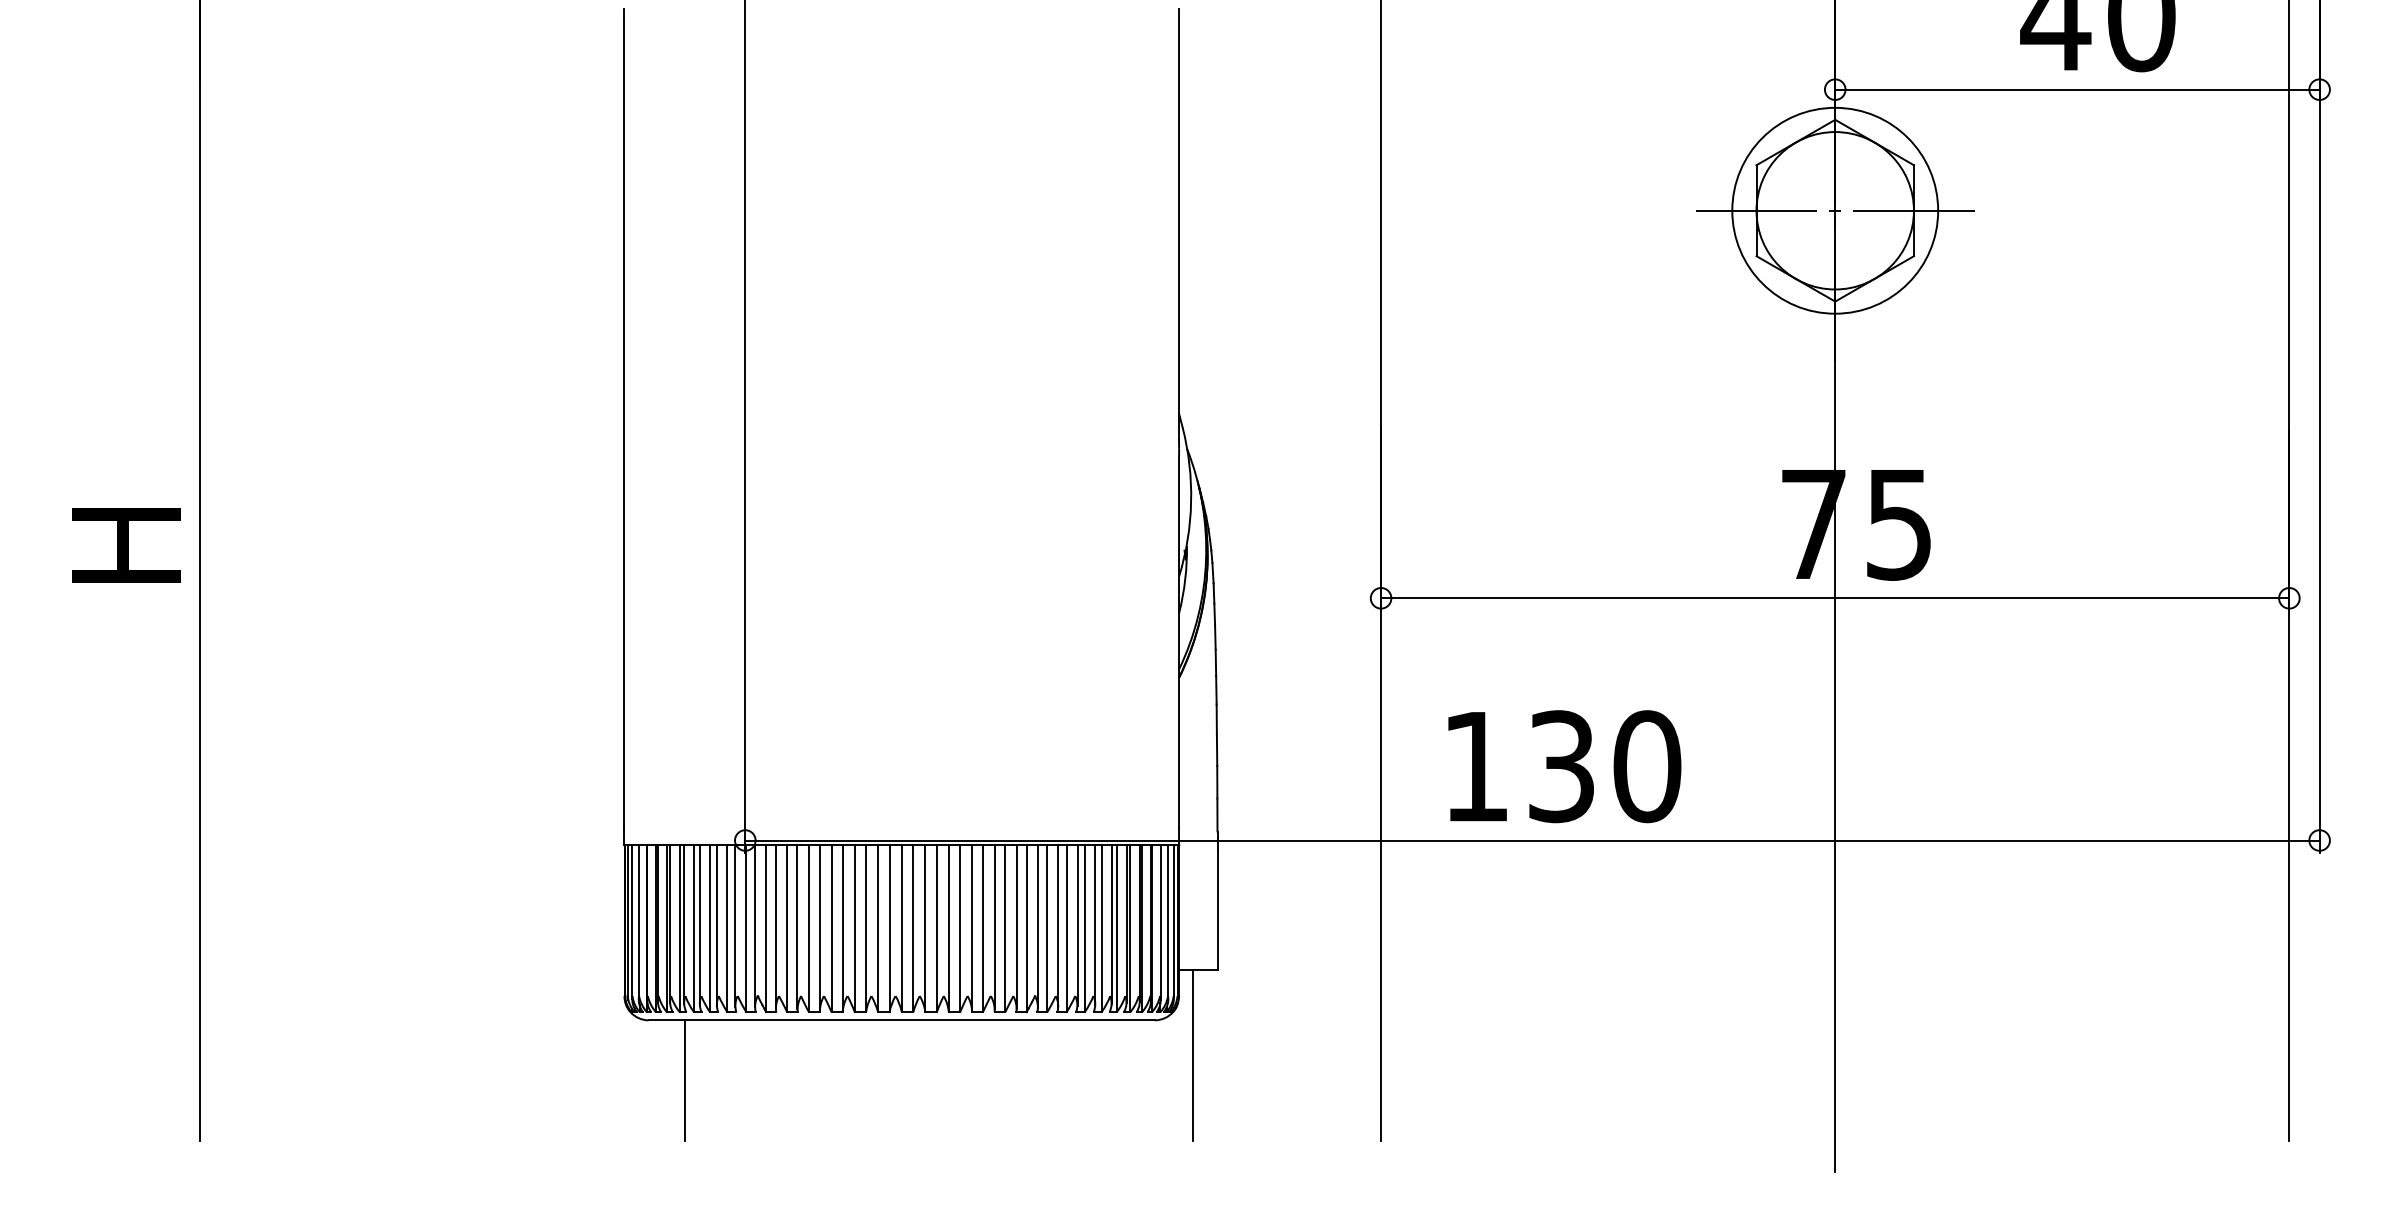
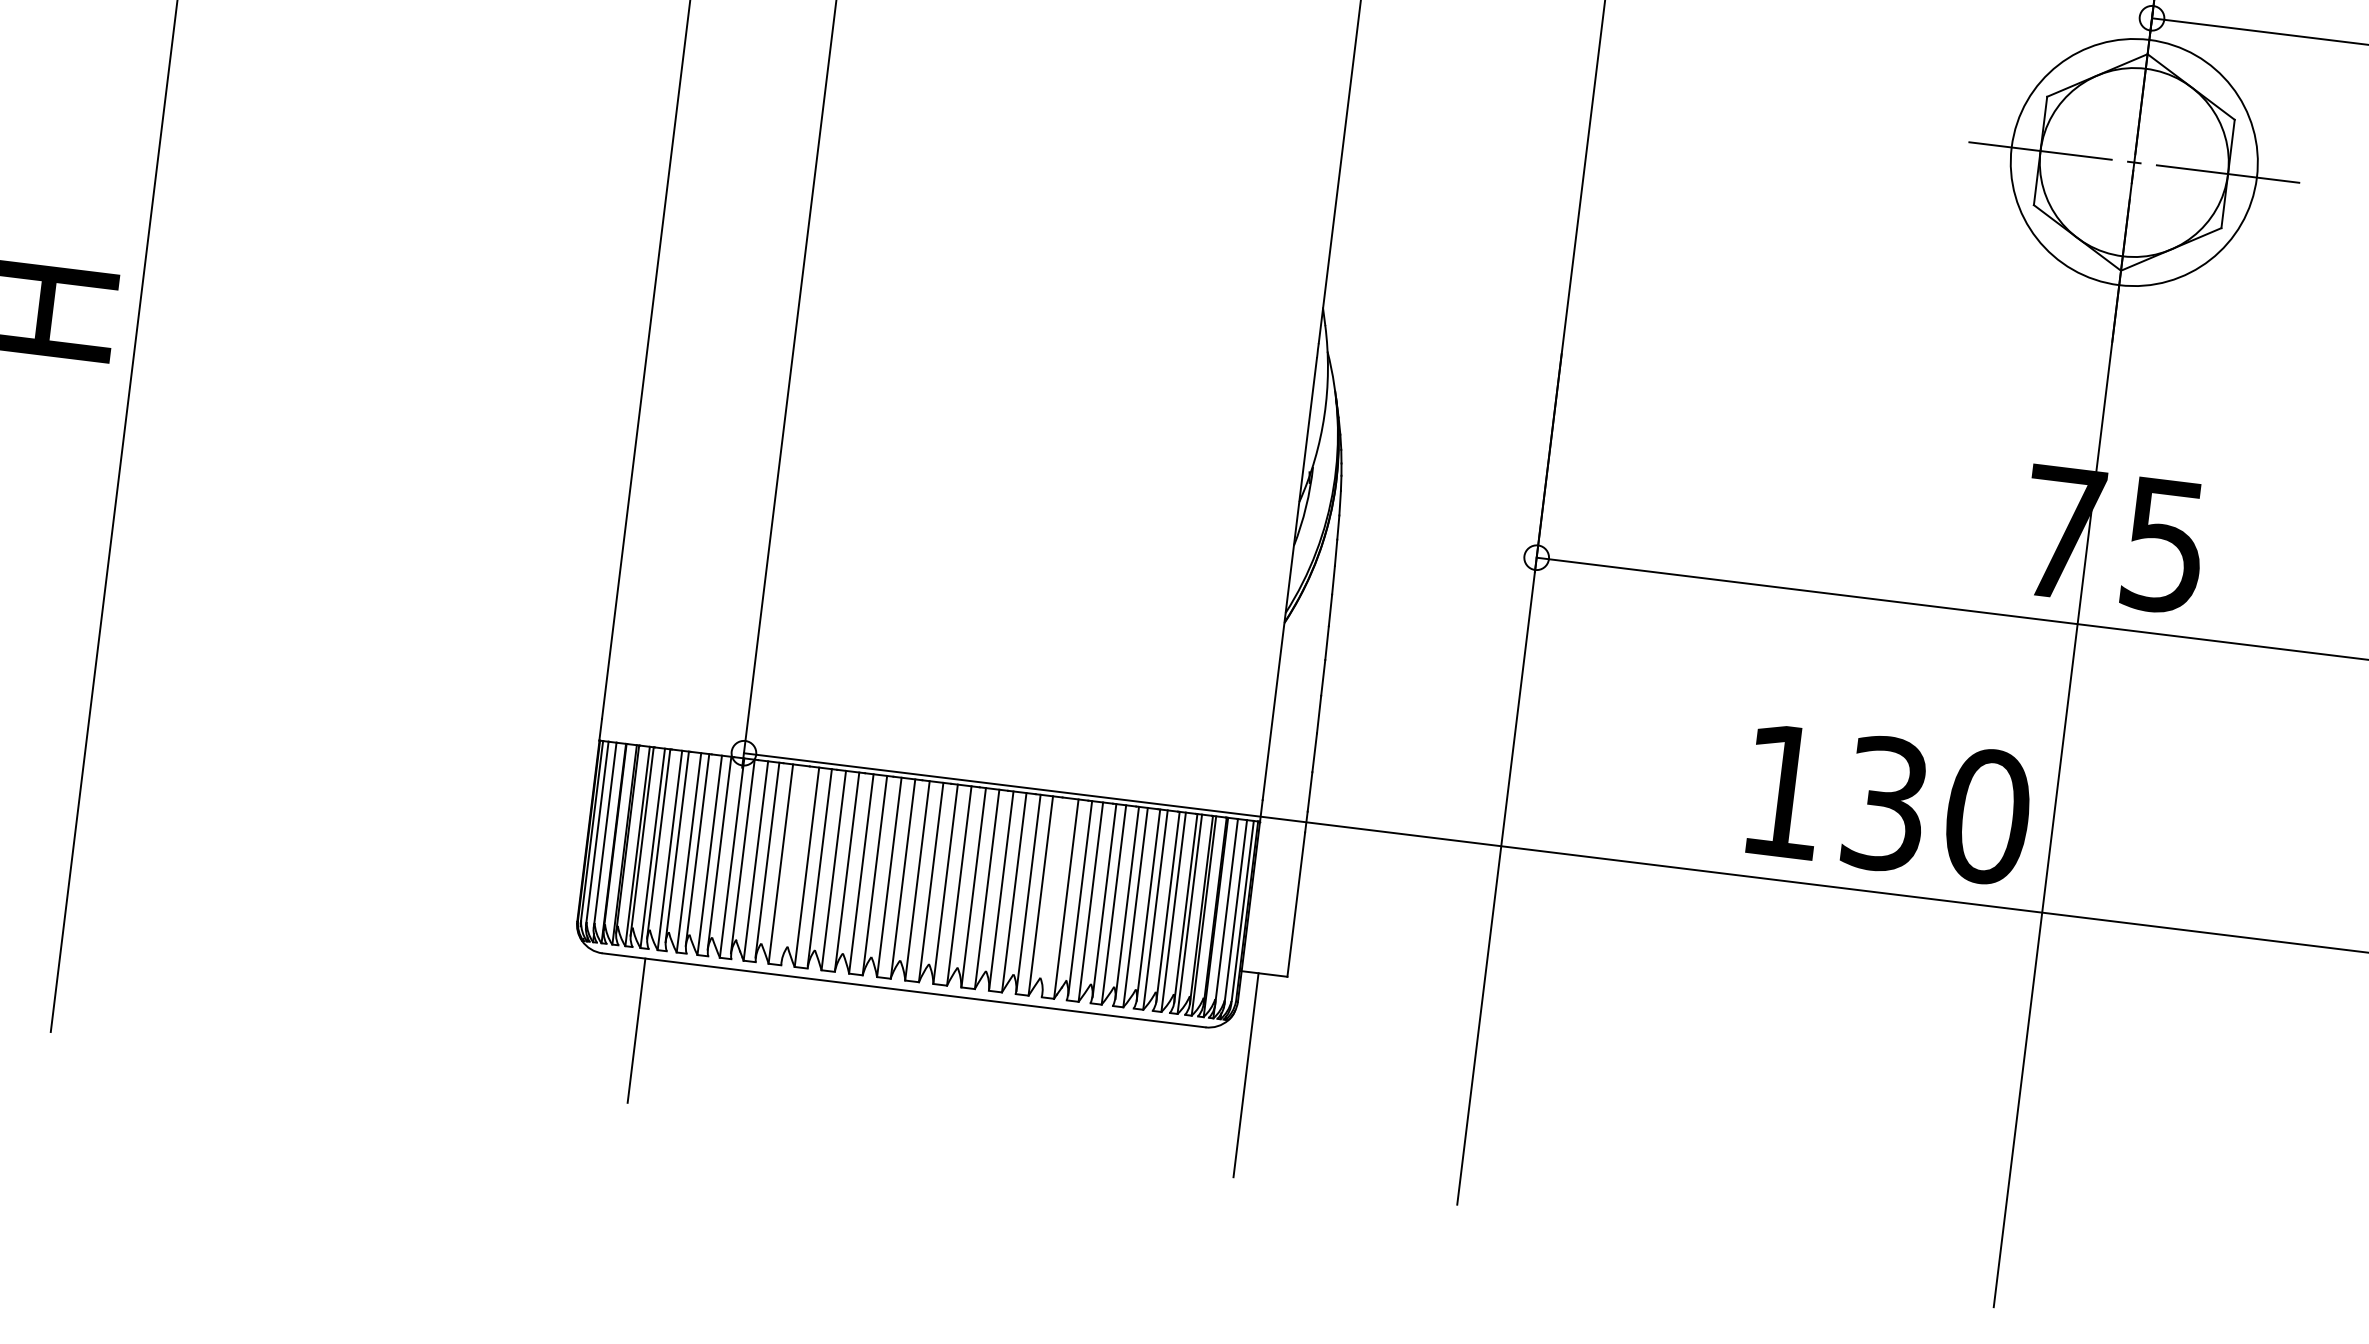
text: (1564, 766) -> (1888, 804), moved
line: (797, 926) -> (793, 863), removed
line: (1016, 926) -> (1054, 895), removed

